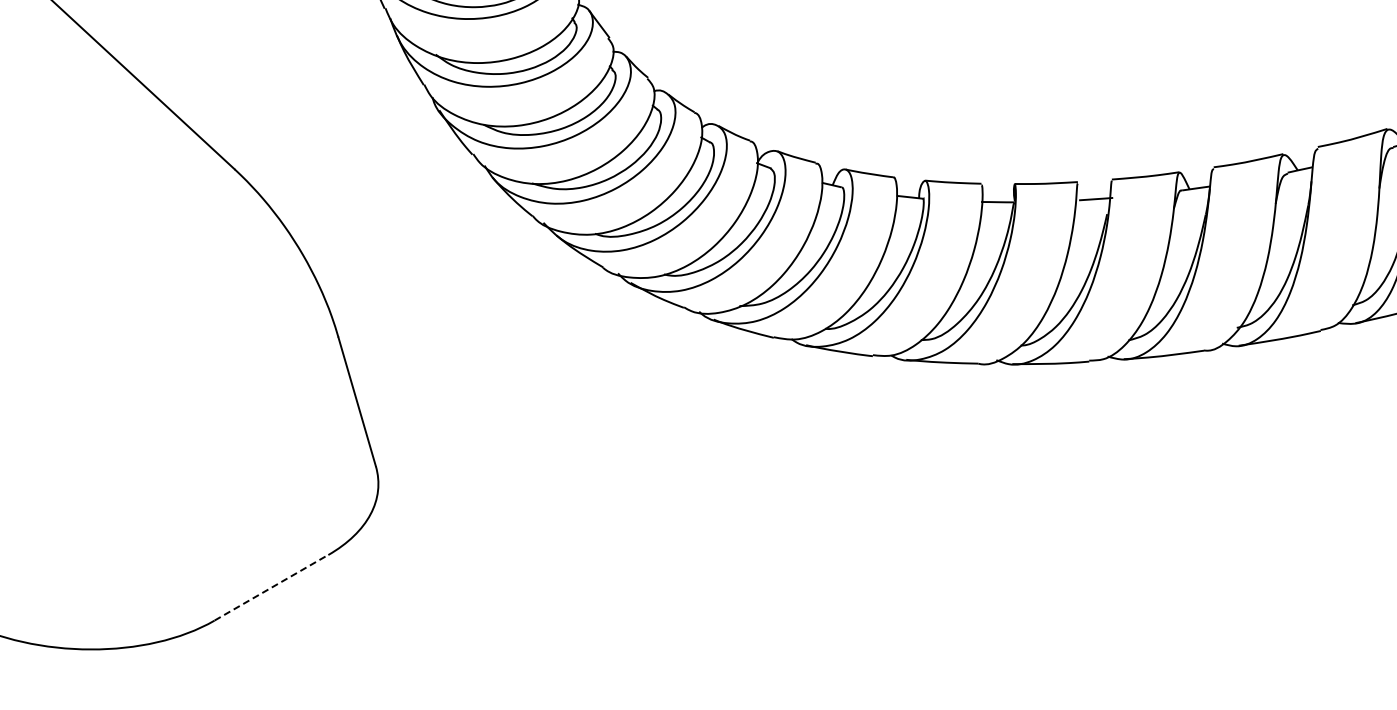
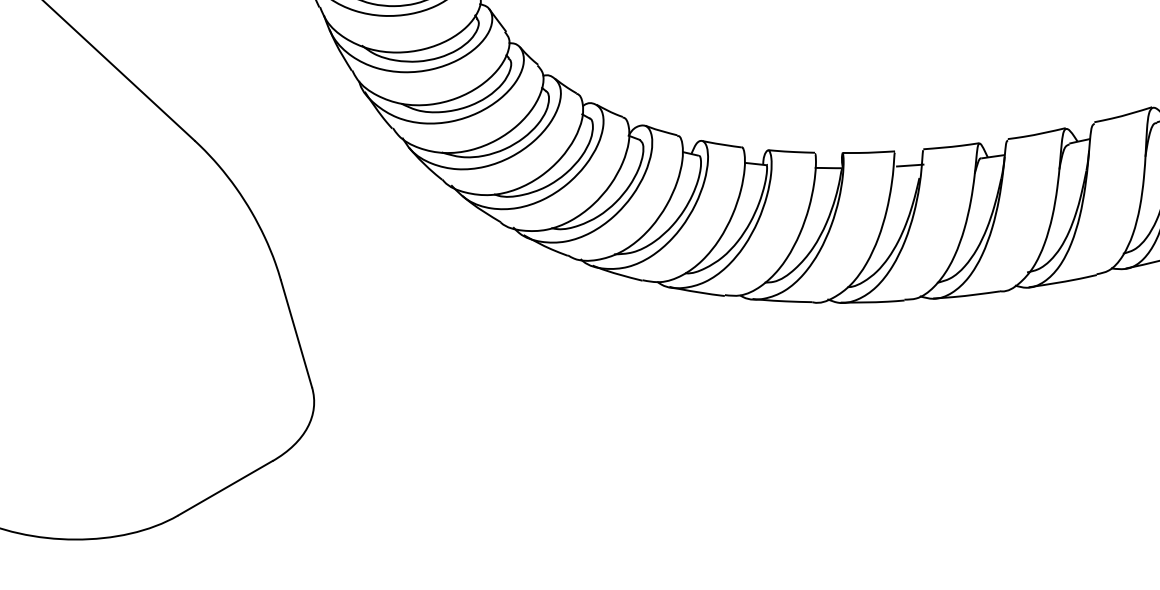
line: (271, 587) -> (225, 488), dashed -> solid

